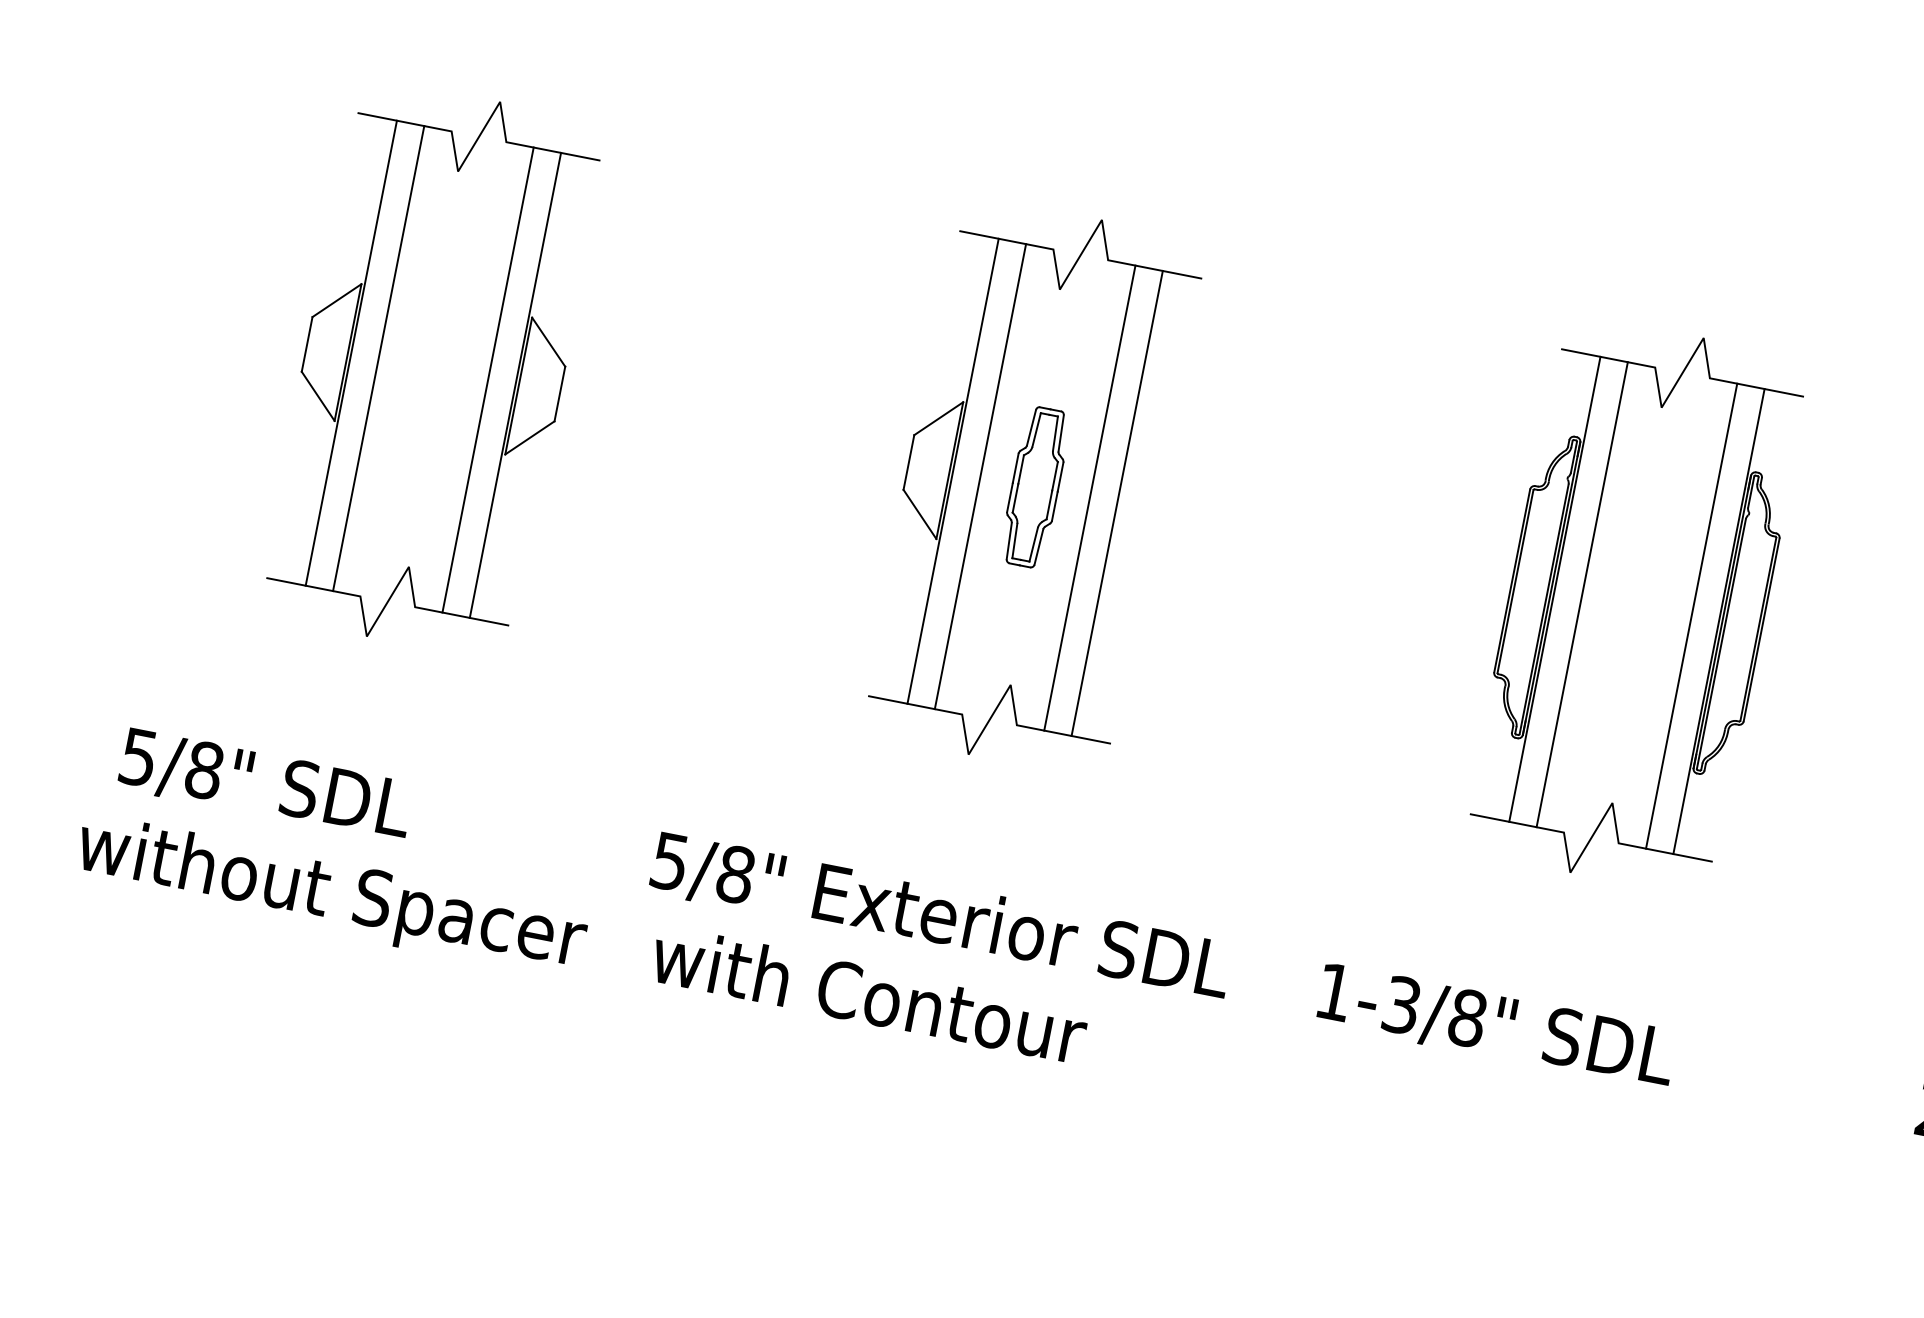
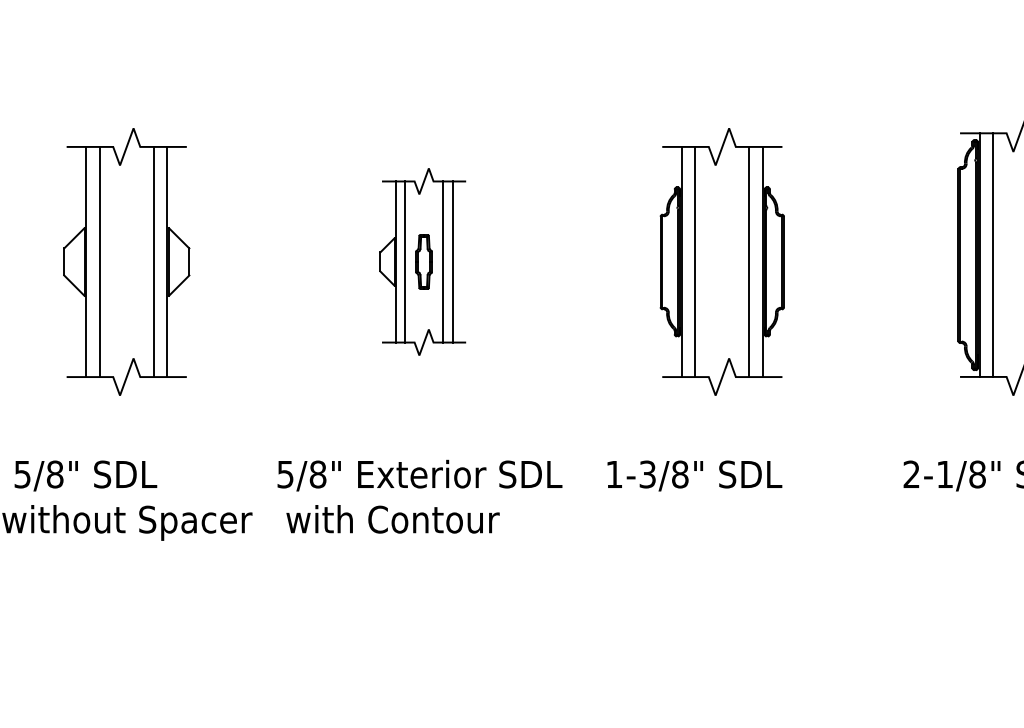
part: (1031, 485) -> (422, 261), size x0.7

